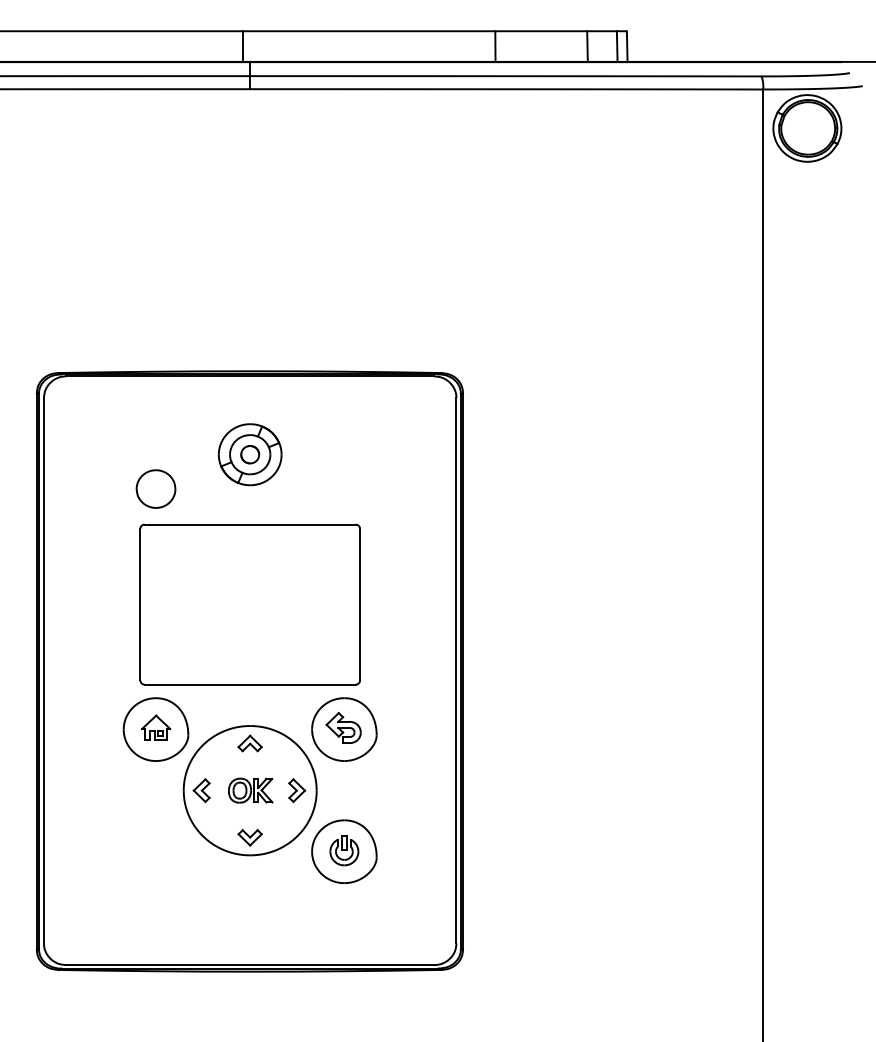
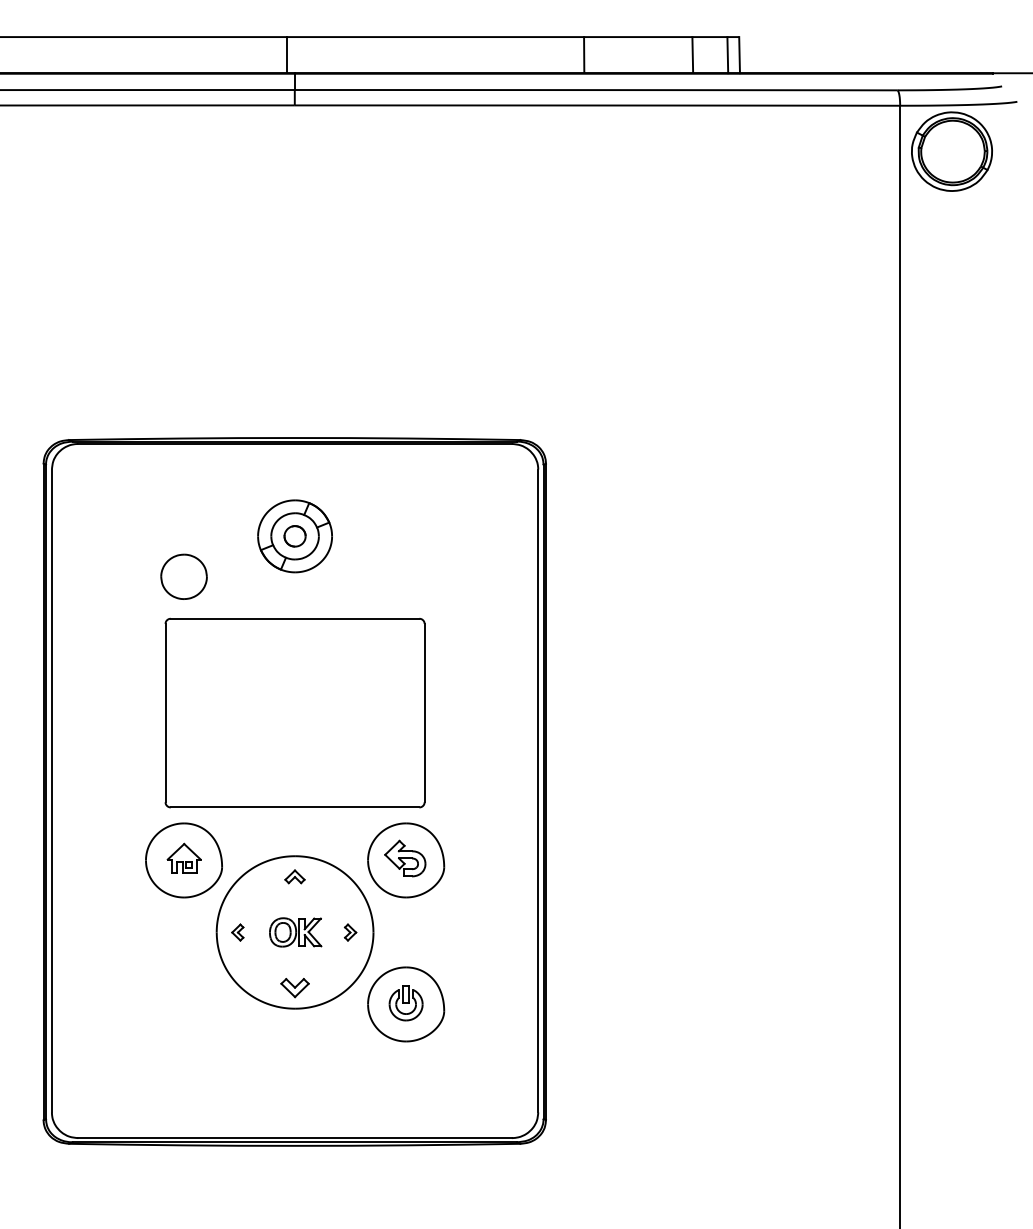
part: (249, 743) -> (294, 876), size x0.7
part: (201, 790) -> (237, 932), size x0.6
part: (297, 790) -> (350, 932), size x0.6

